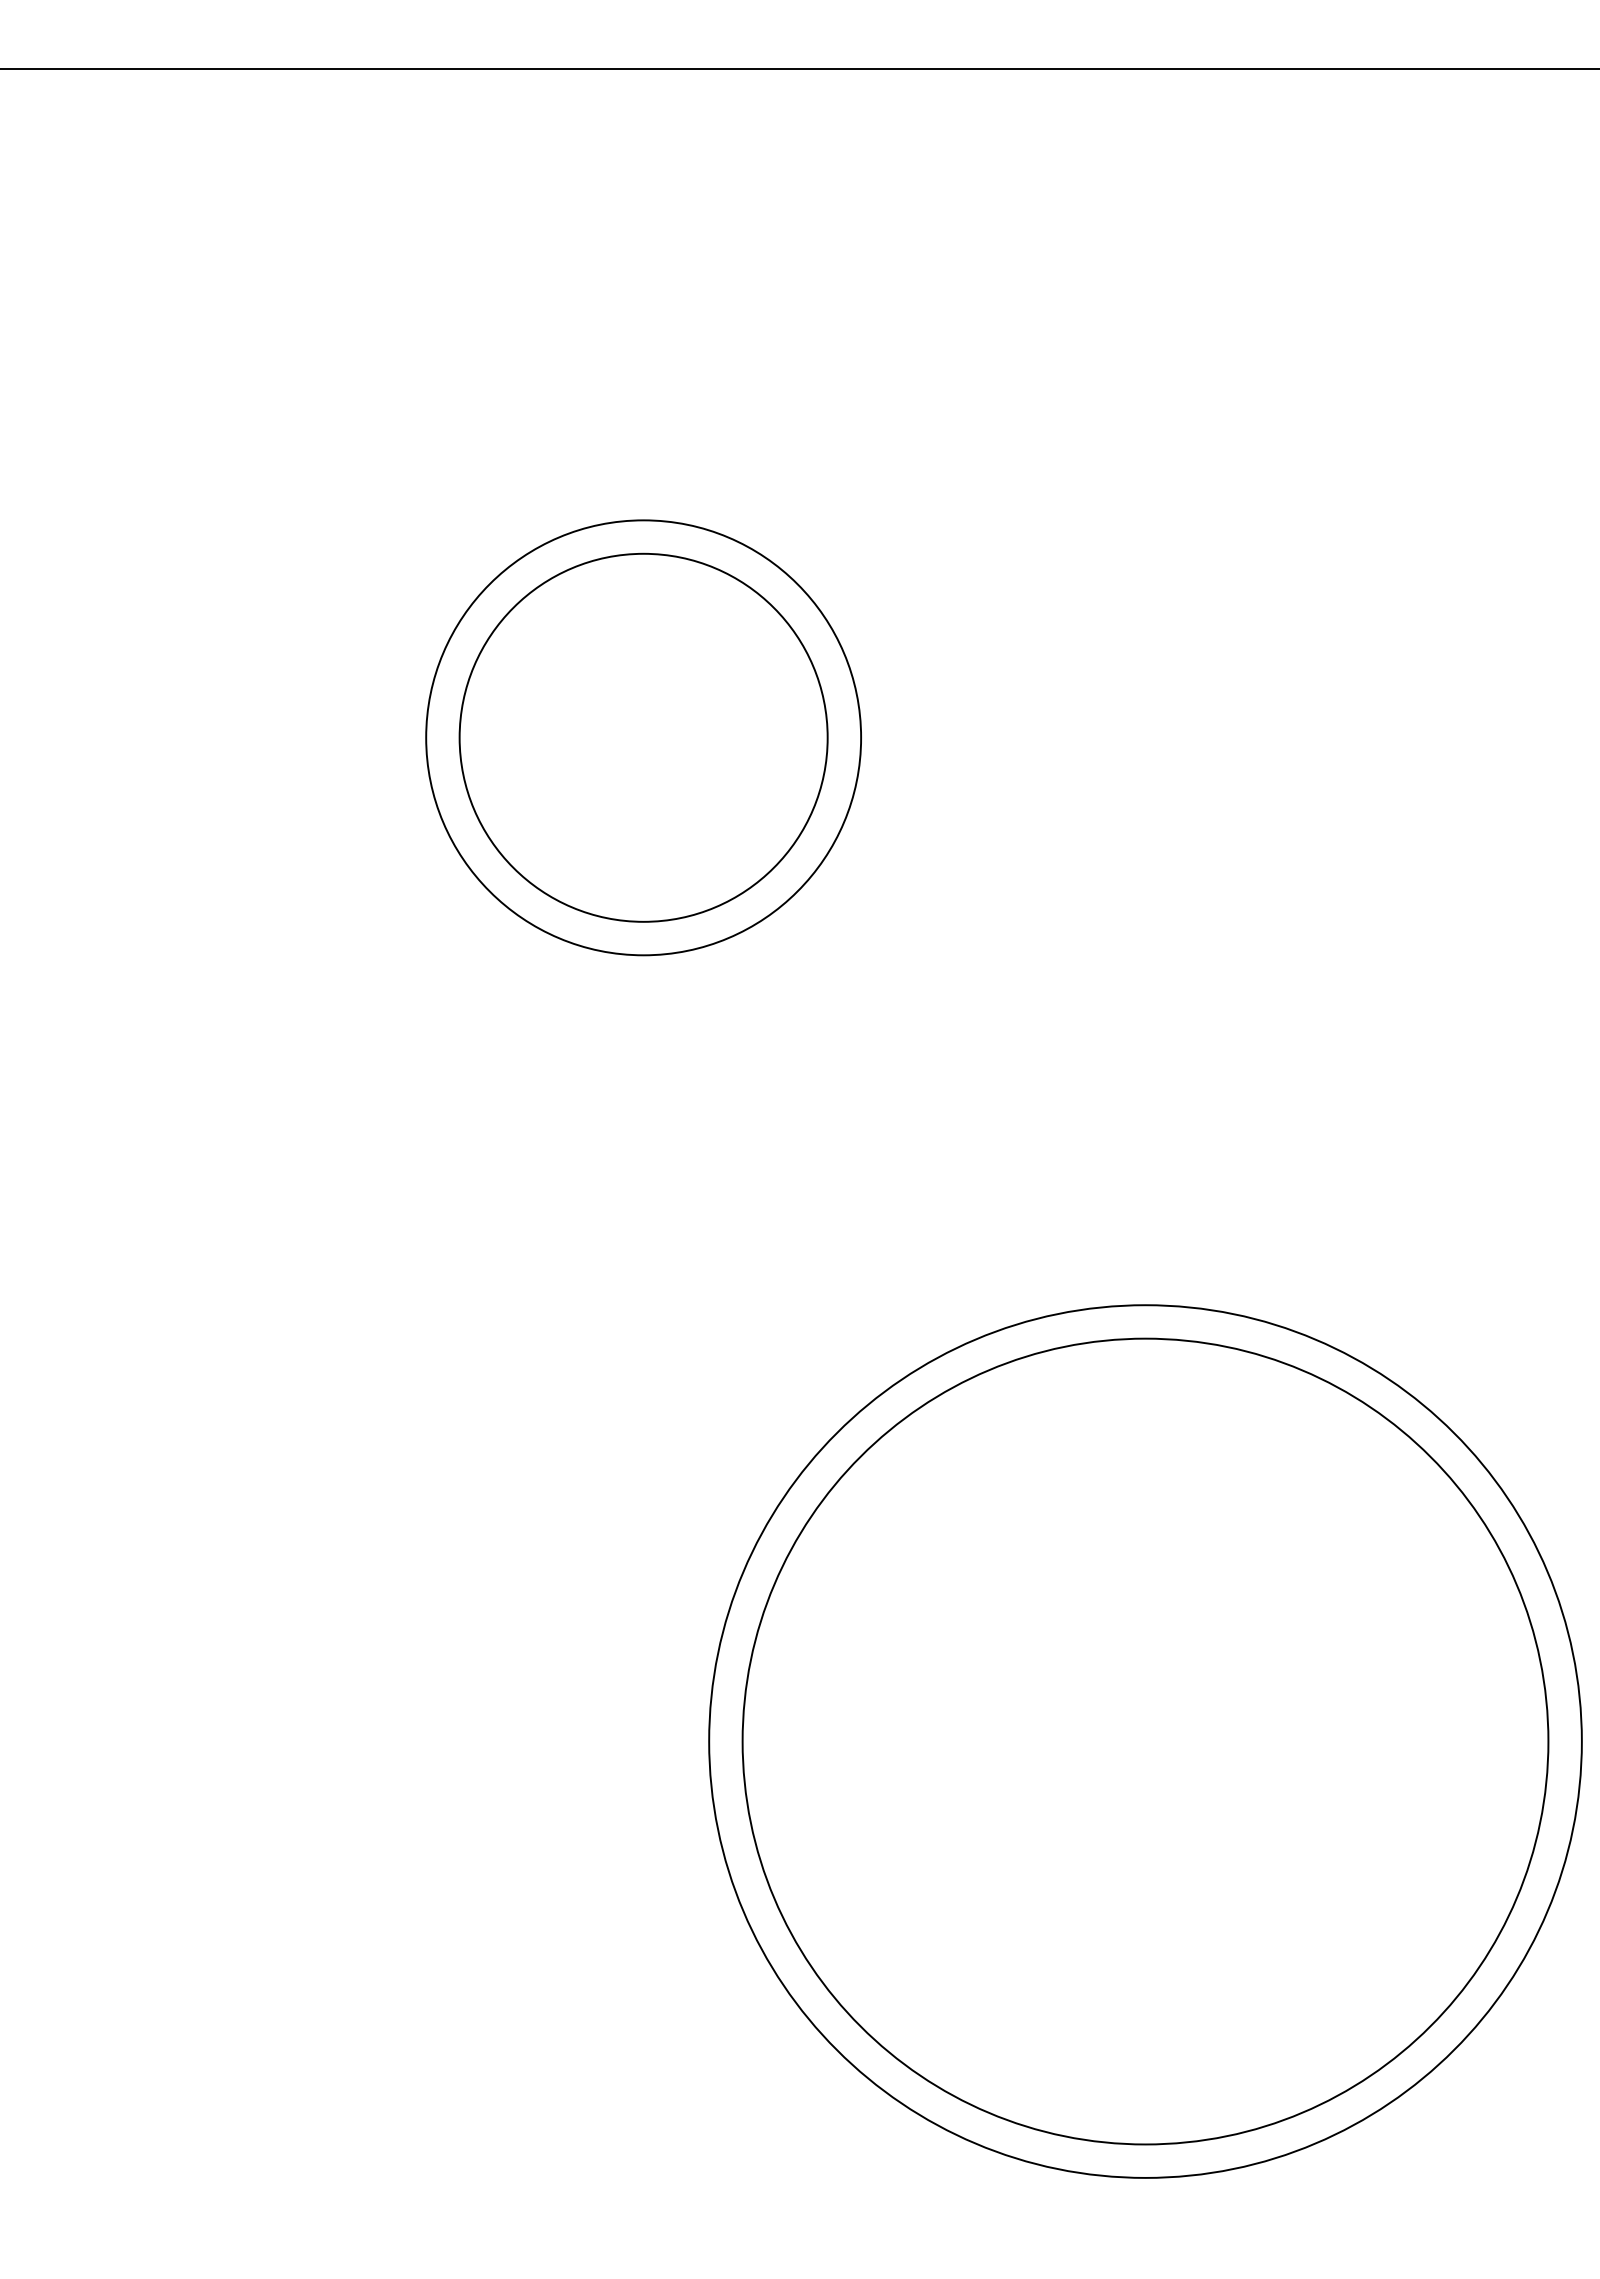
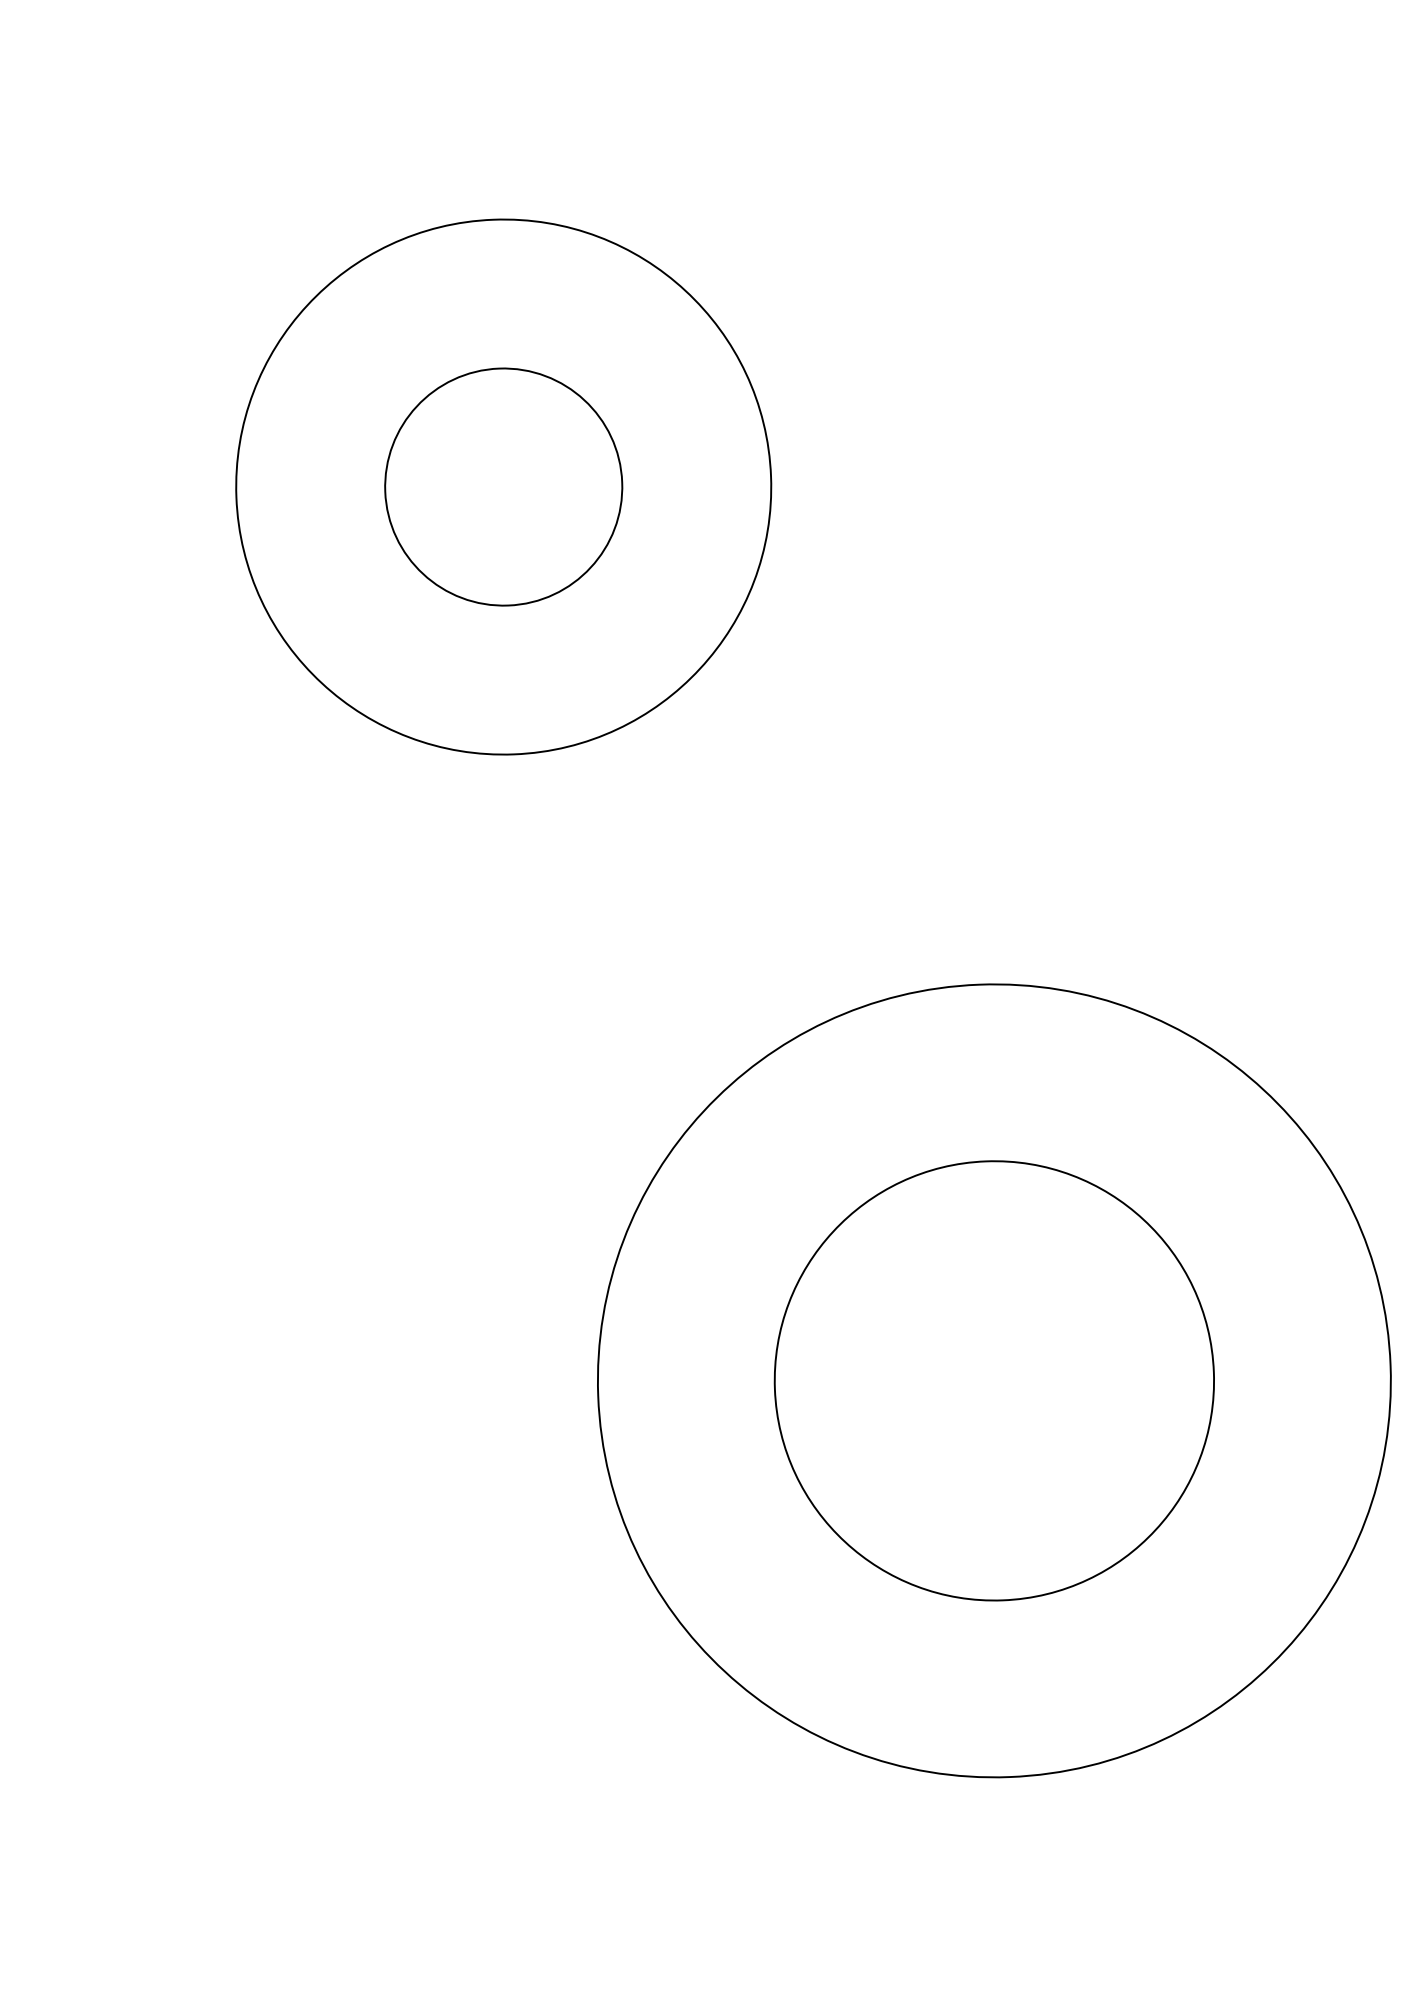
circle: (643, 737) -> (503, 486), size x0.6
circle: (643, 737) -> (503, 486), size x1.6
circle: (1145, 1741) -> (994, 1380), size x0.6

